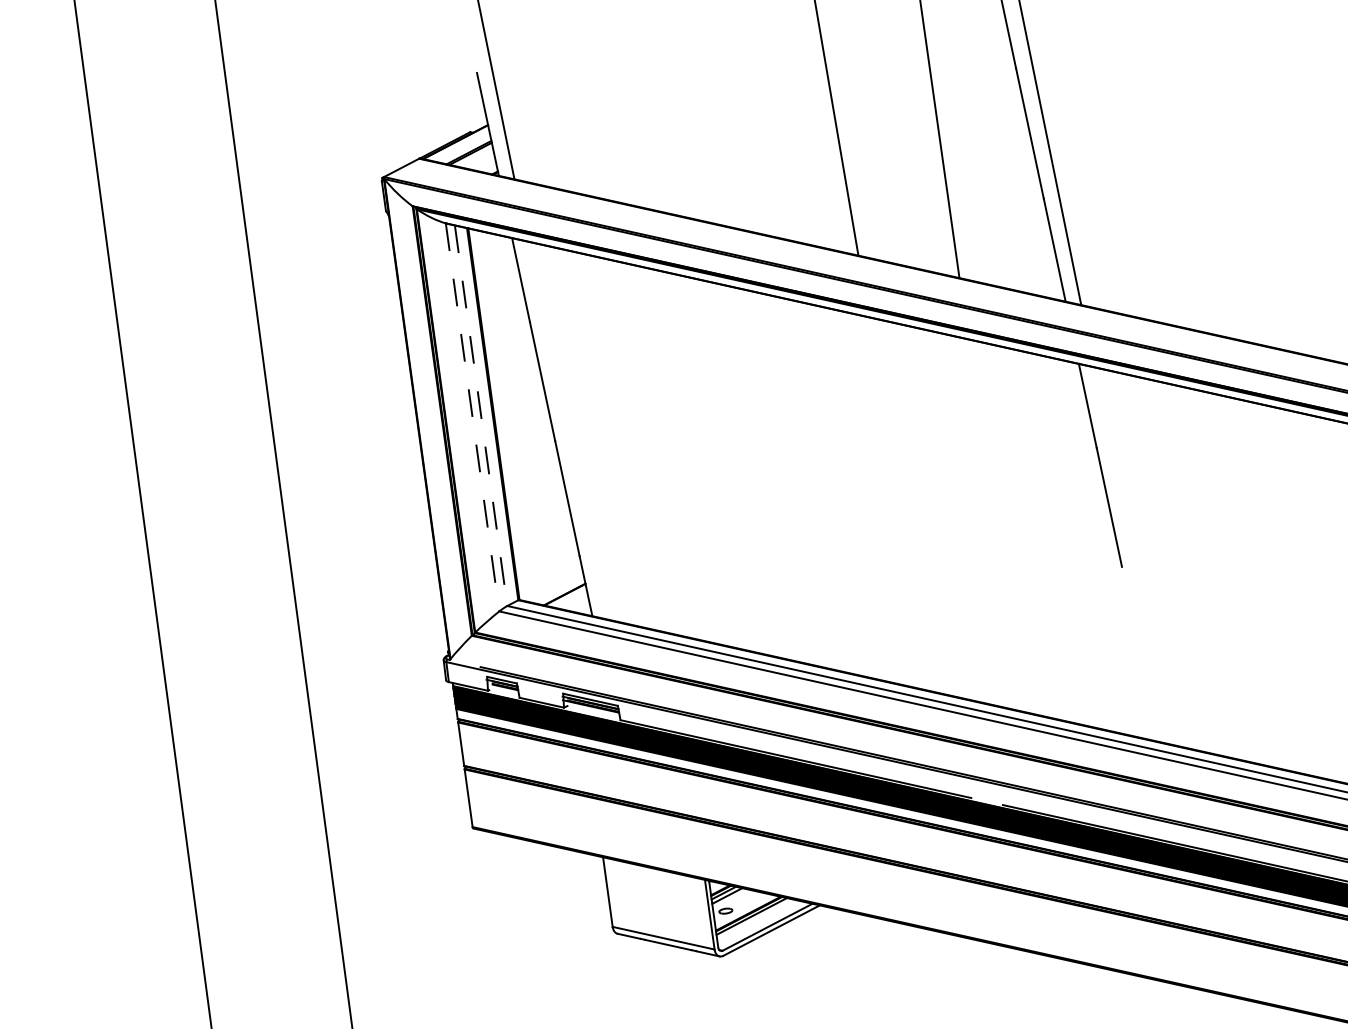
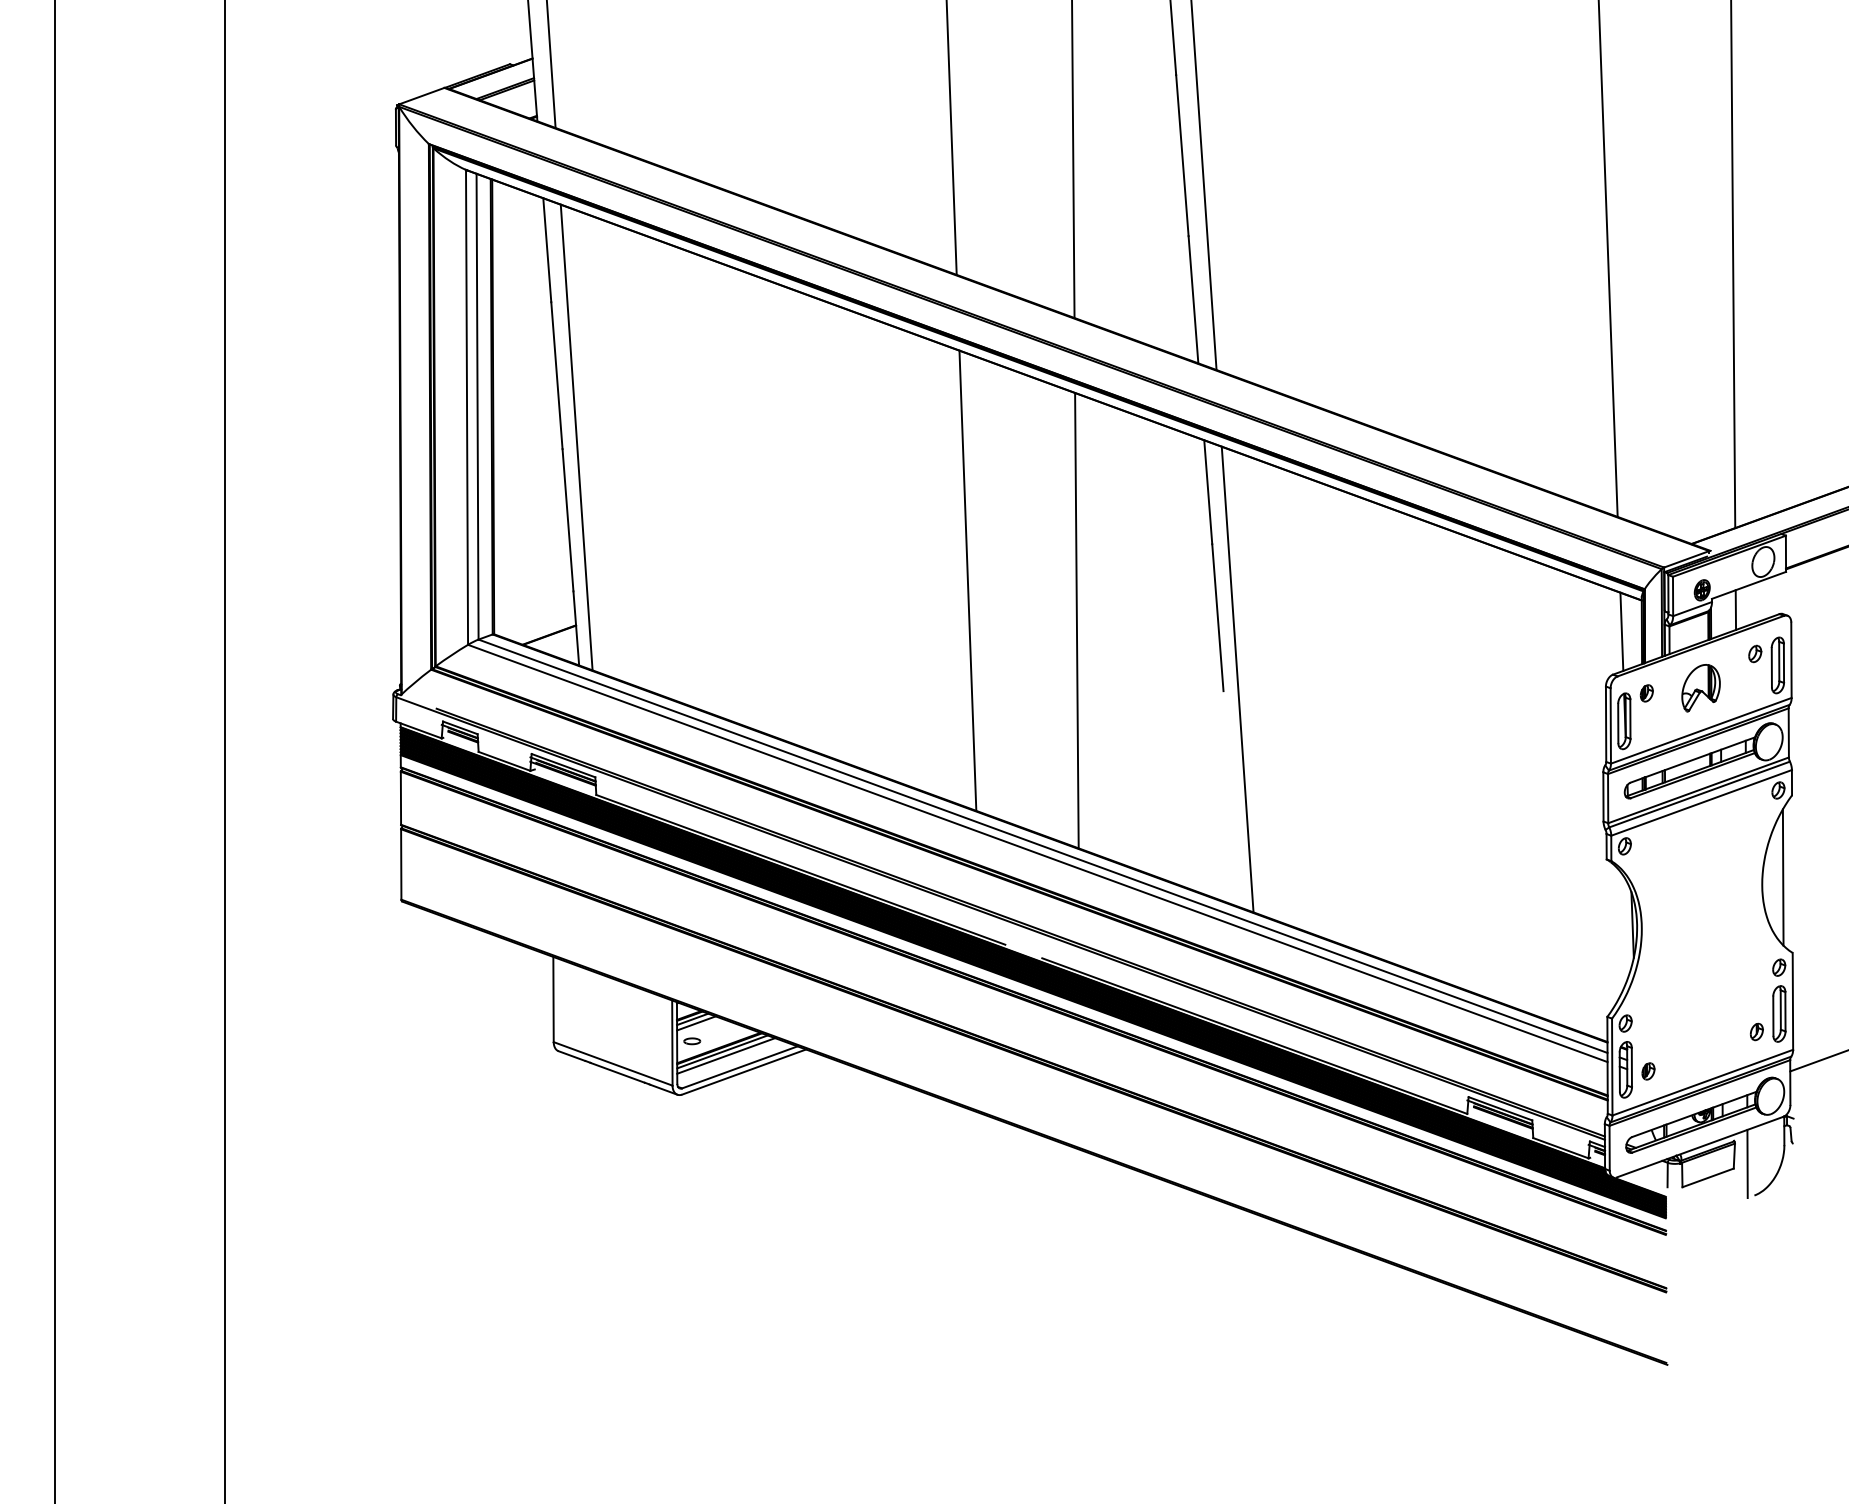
line: (481, 415) -> (477, 406), dashed -> solid
line: (472, 417) -> (467, 407), dashed -> solid
line: (565, 430) -> (576, 437), added
line: (900, 504) -> (967, 580), added
line: (994, 525) -> (1076, 620), added
line: (1132, 555) -> (1237, 679), added
line: (755, 918) -> (726, 1055), added

